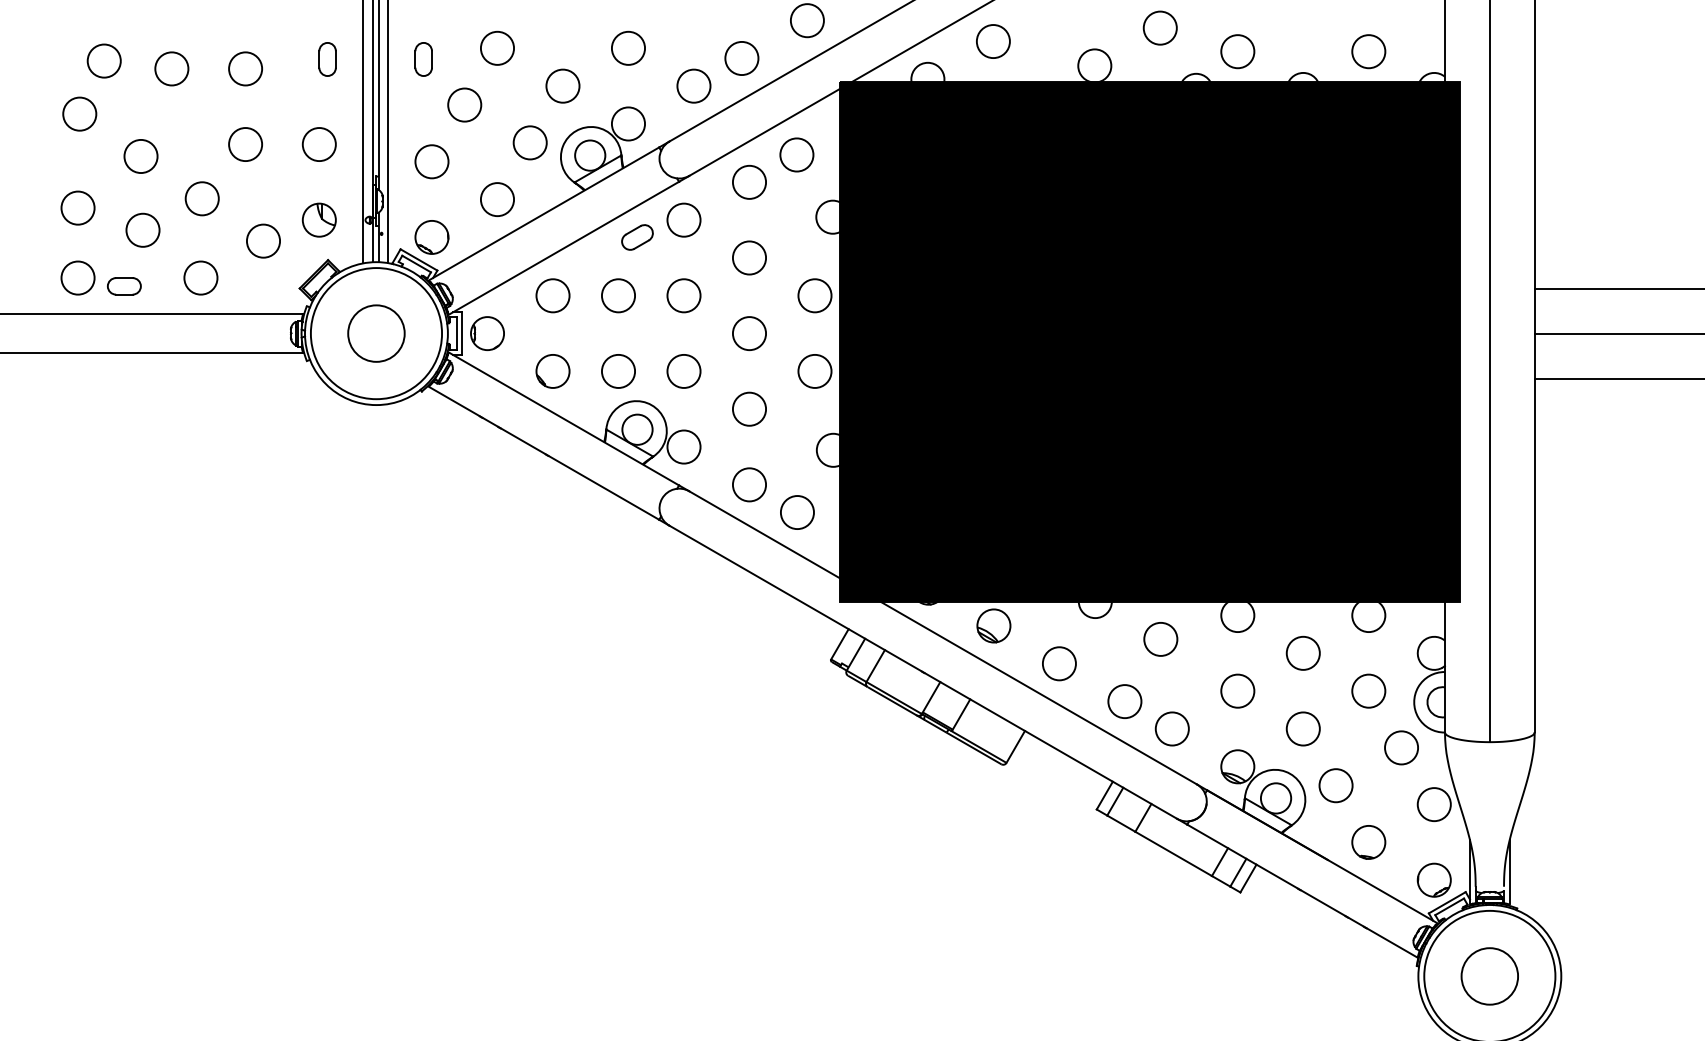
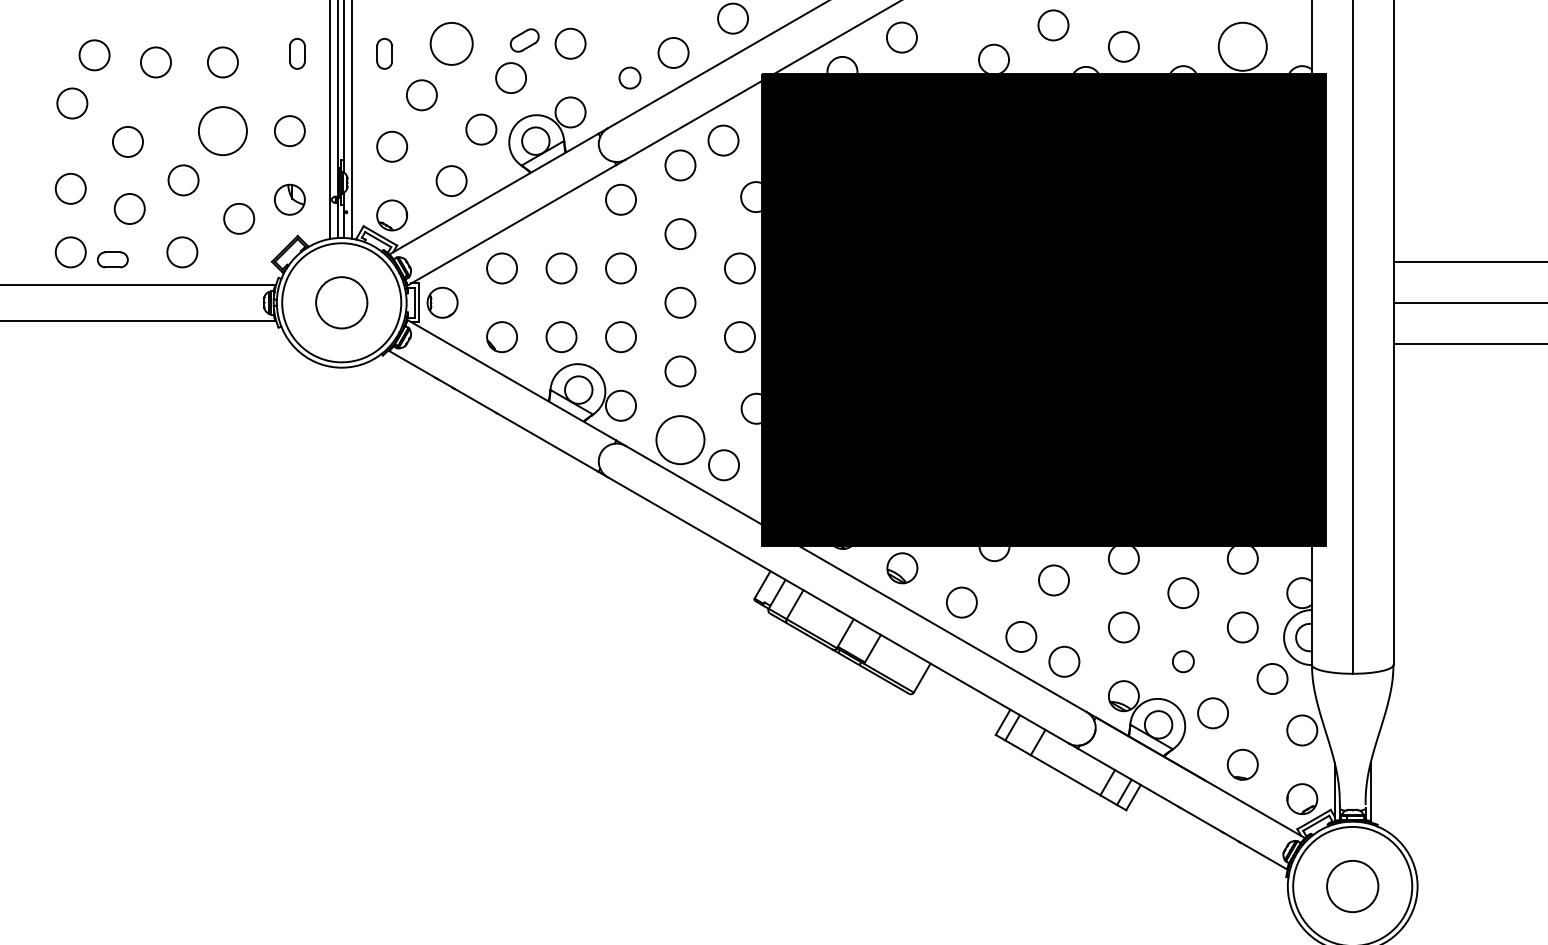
circle: (497, 48) -> (451, 43), size x1.4
circle: (1368, 51) -> (1242, 46), size x1.6
circle: (693, 85) -> (629, 77), size x0.7
circle: (245, 144) -> (222, 131), size x1.6
part: (637, 237) -> (524, 40), moved
circle: (749, 485) -> (680, 440), size x1.6
circle: (1303, 728) -> (1183, 661), size x0.7

